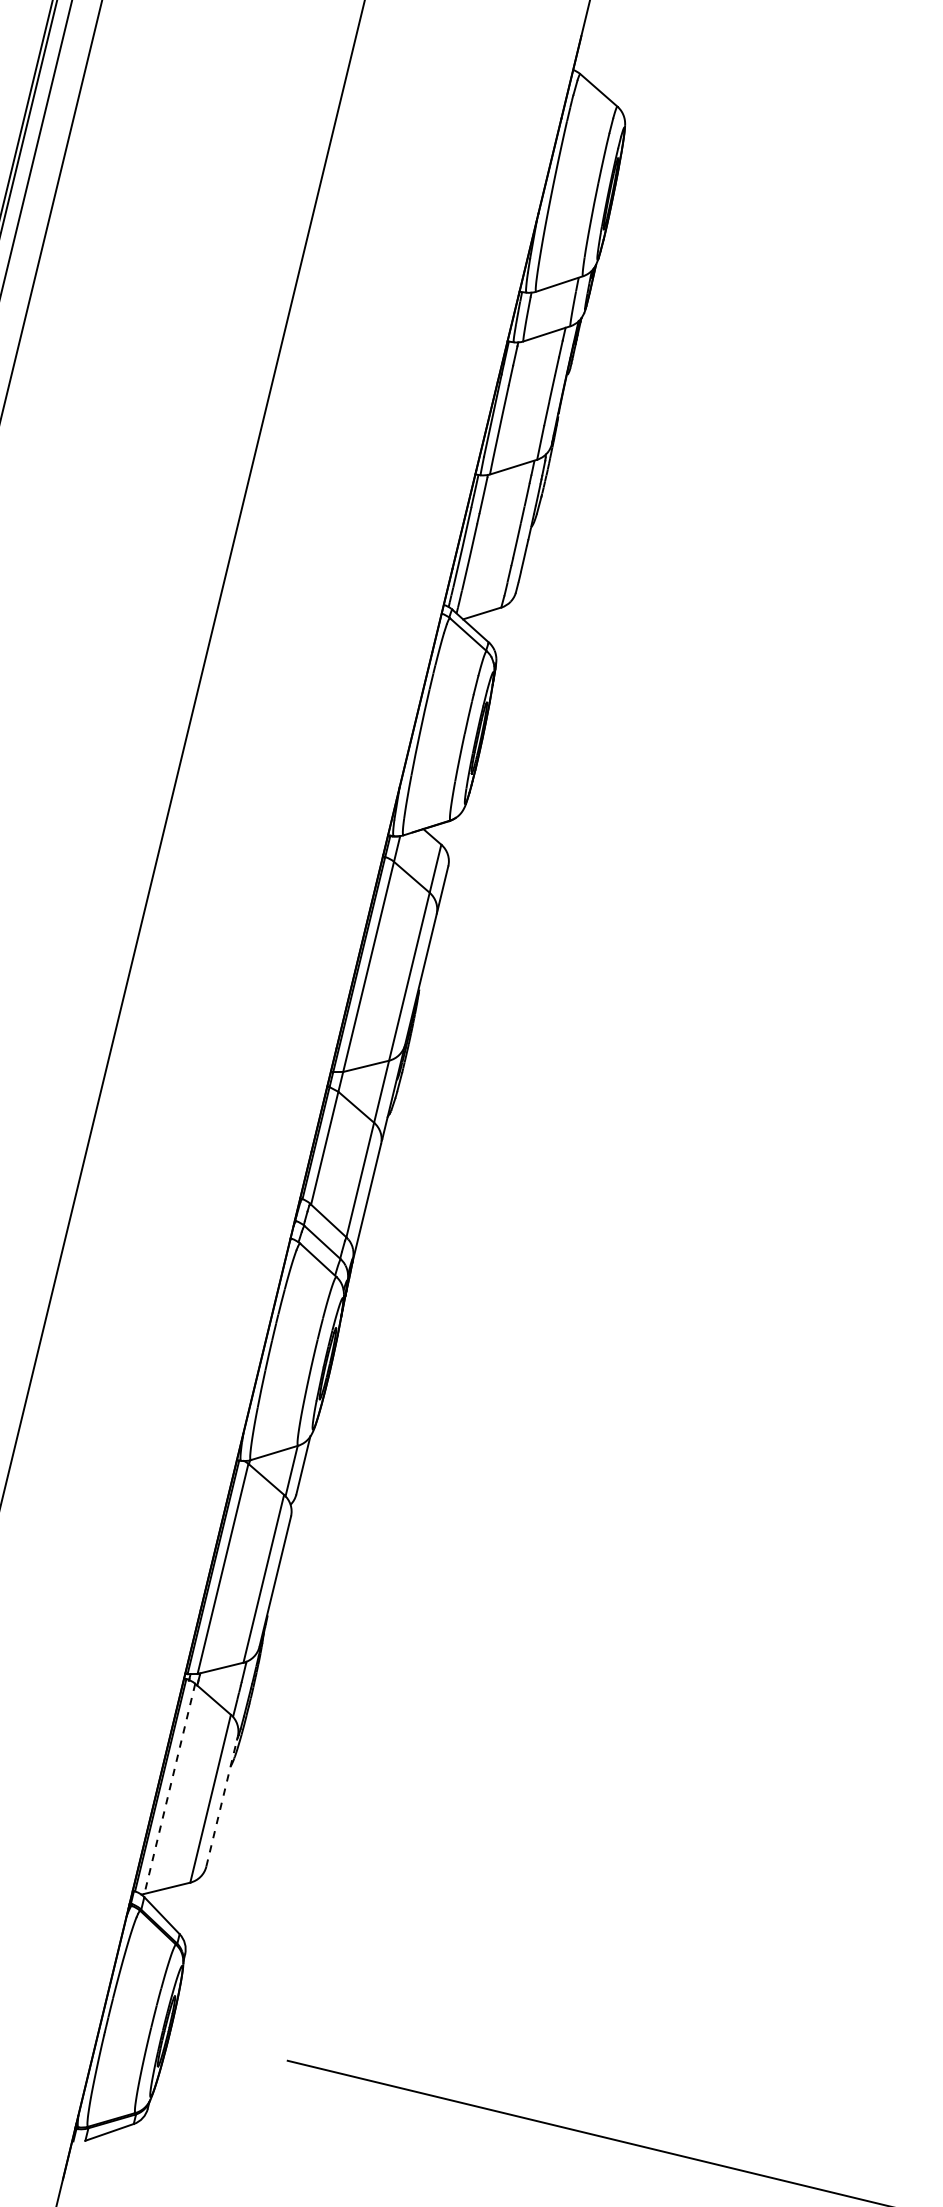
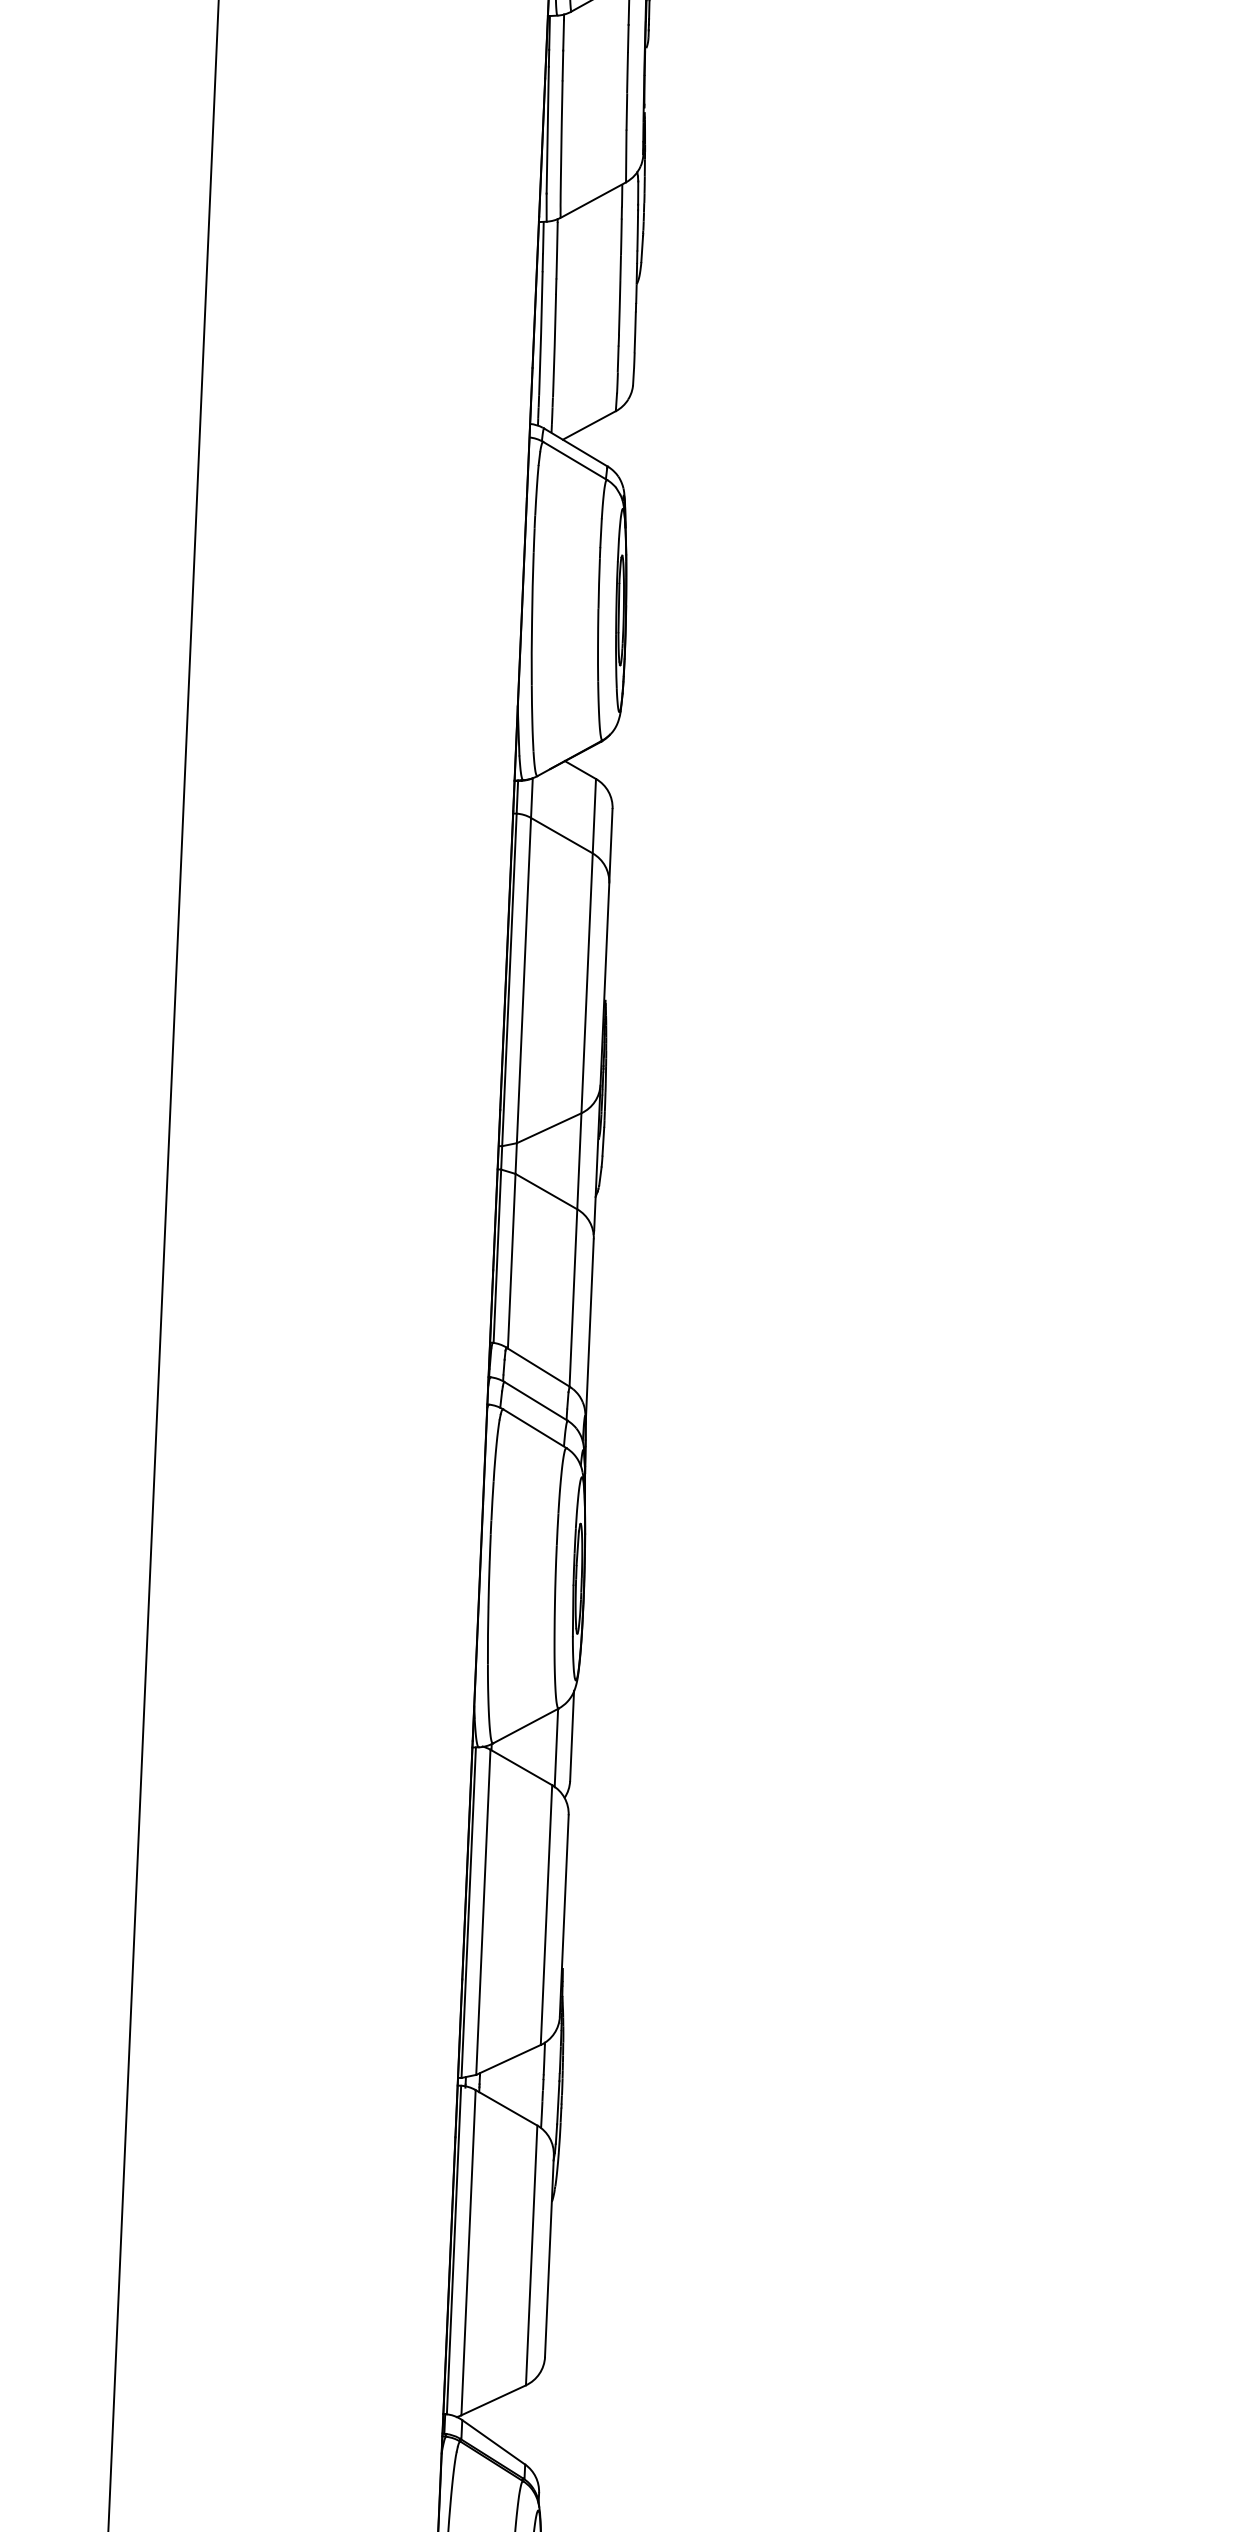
line: (169, 1789) -> (468, 2253), dashed -> solid
line: (222, 1801) -> (550, 2256), dashed -> solid

